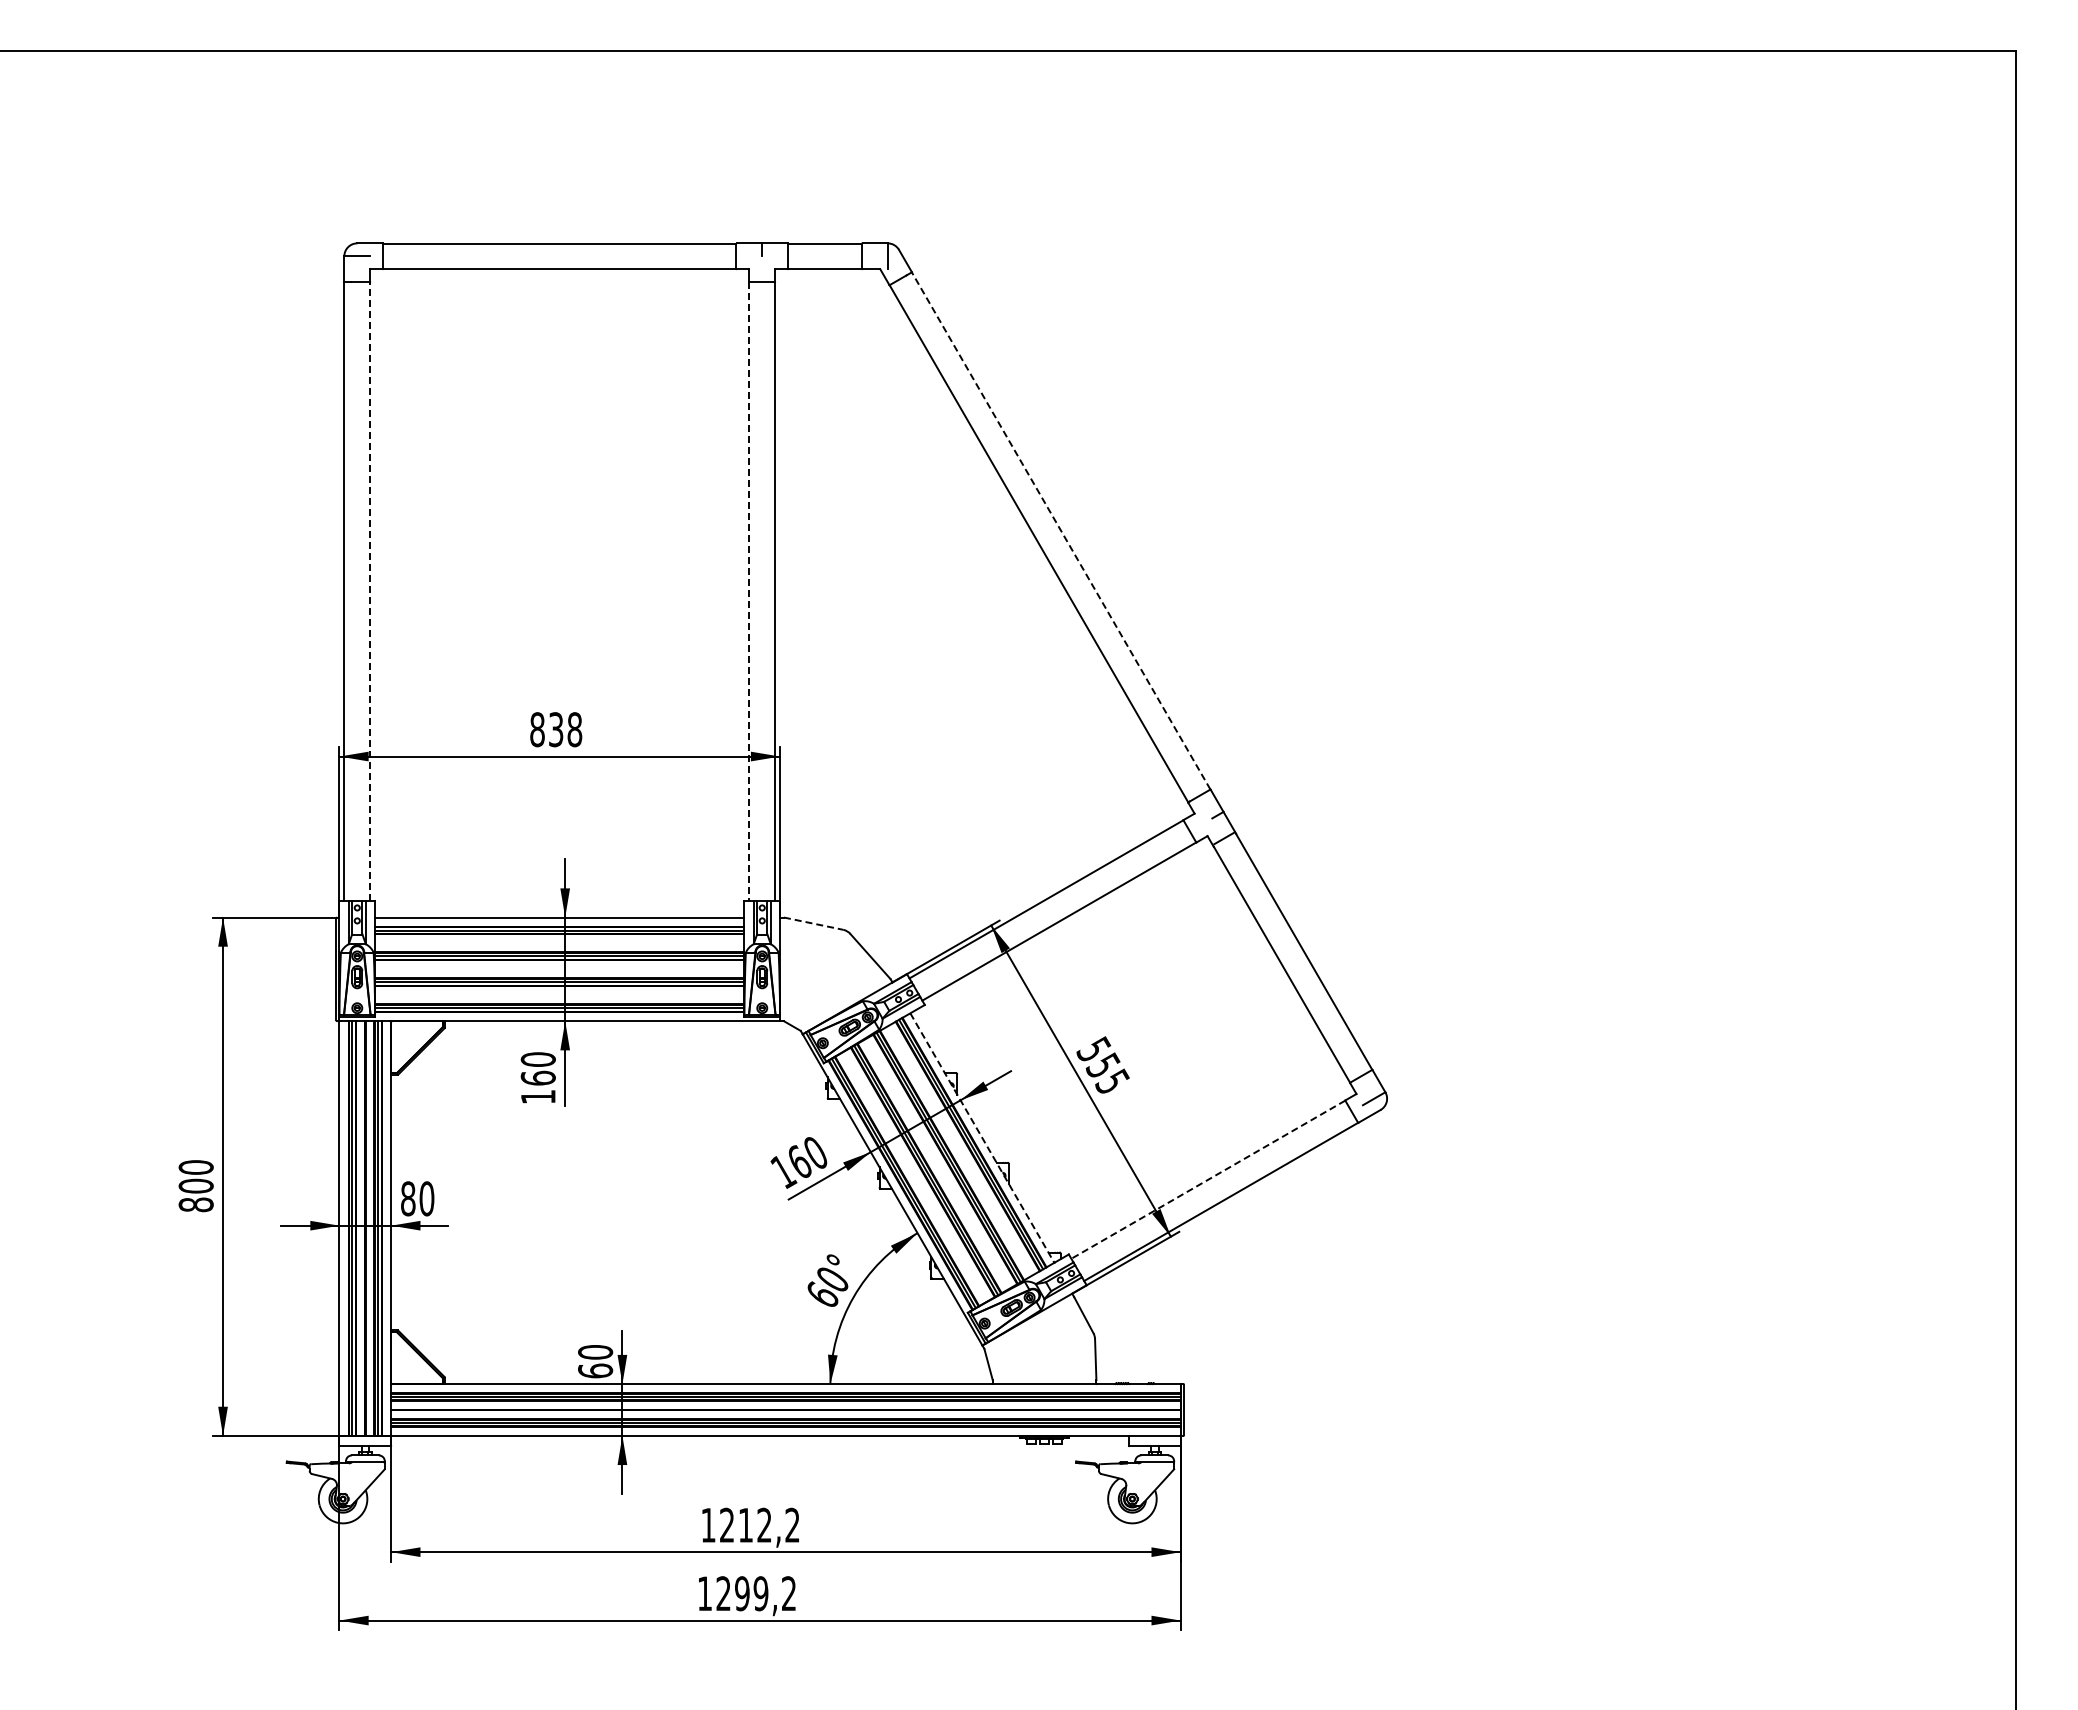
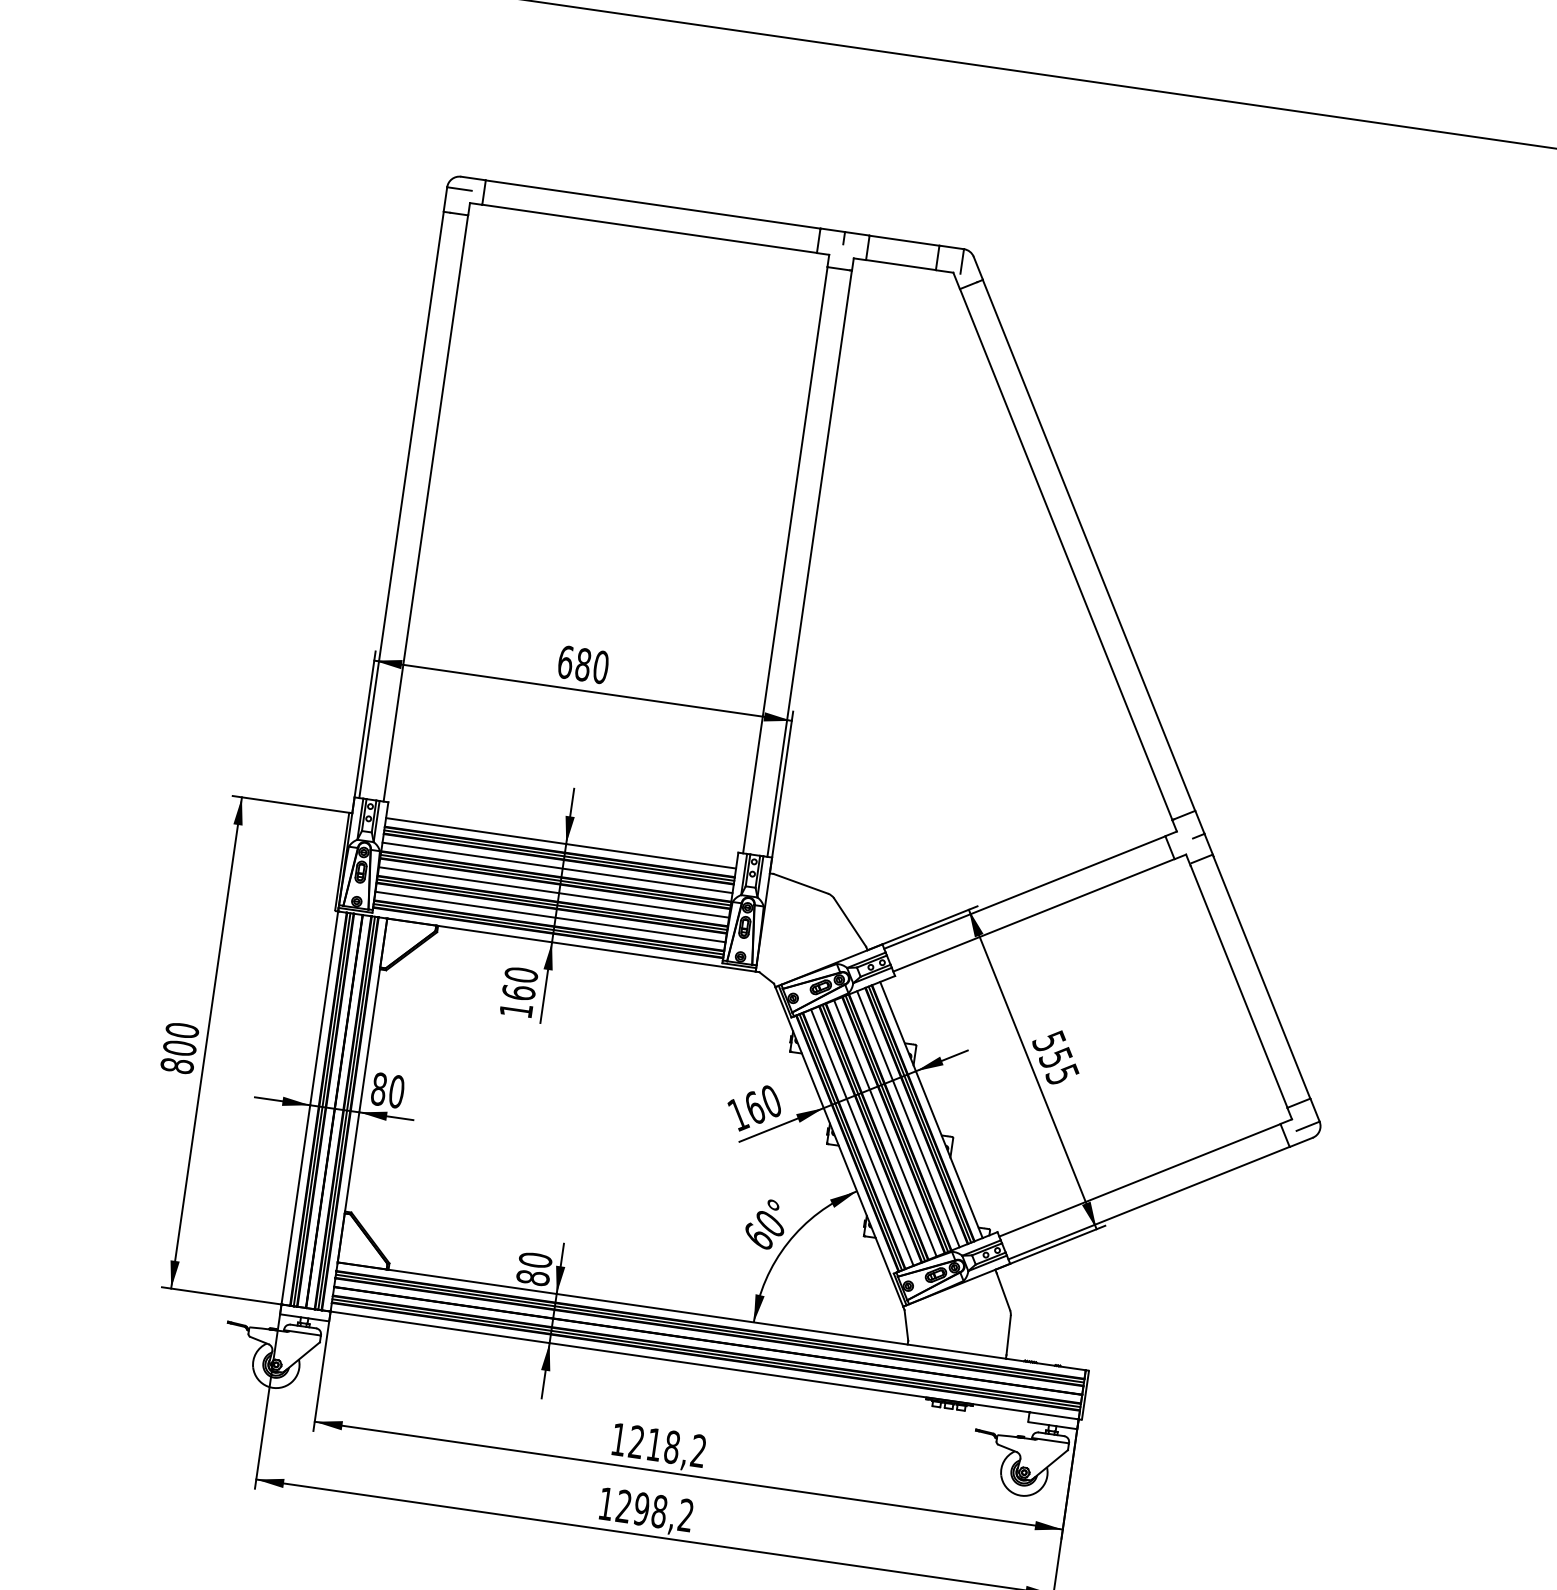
line: (1061, 530) -> (1089, 545), dashed -> solid
line: (370, 591) -> (426, 508), dashed -> solid
line: (749, 592) -> (785, 561), dashed -> solid
text: (556, 729) -> (583, 664), 838 -> 680
line: (814, 923) -> (801, 883), dashed -> solid
line: (559, 943) -> (557, 867), added
line: (559, 969) -> (553, 892), added
line: (559, 995) -> (550, 917), added
line: (982, 1138) -> (931, 1110), dashed -> solid
line: (959, 1150) -> (908, 1118), added
line: (937, 1163) -> (885, 1127), added
line: (915, 1176) -> (862, 1137), added
line: (1207, 1179) -> (1139, 1180), dashed -> solid
text: (595, 1370) -> (533, 1277), 60 -> 80
text: (764, 1524) -> (672, 1446), 1212,2 -> 1218,2
text: (760, 1593) -> (658, 1511), 1299,2 -> 1298,2

